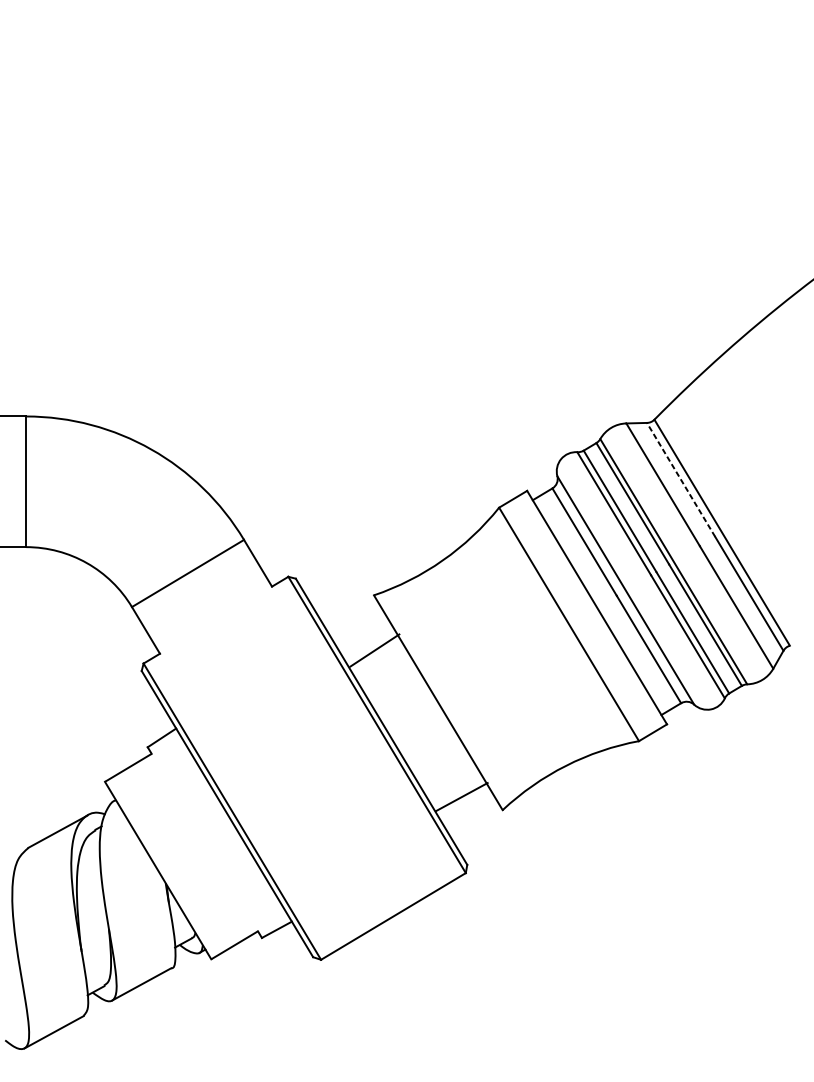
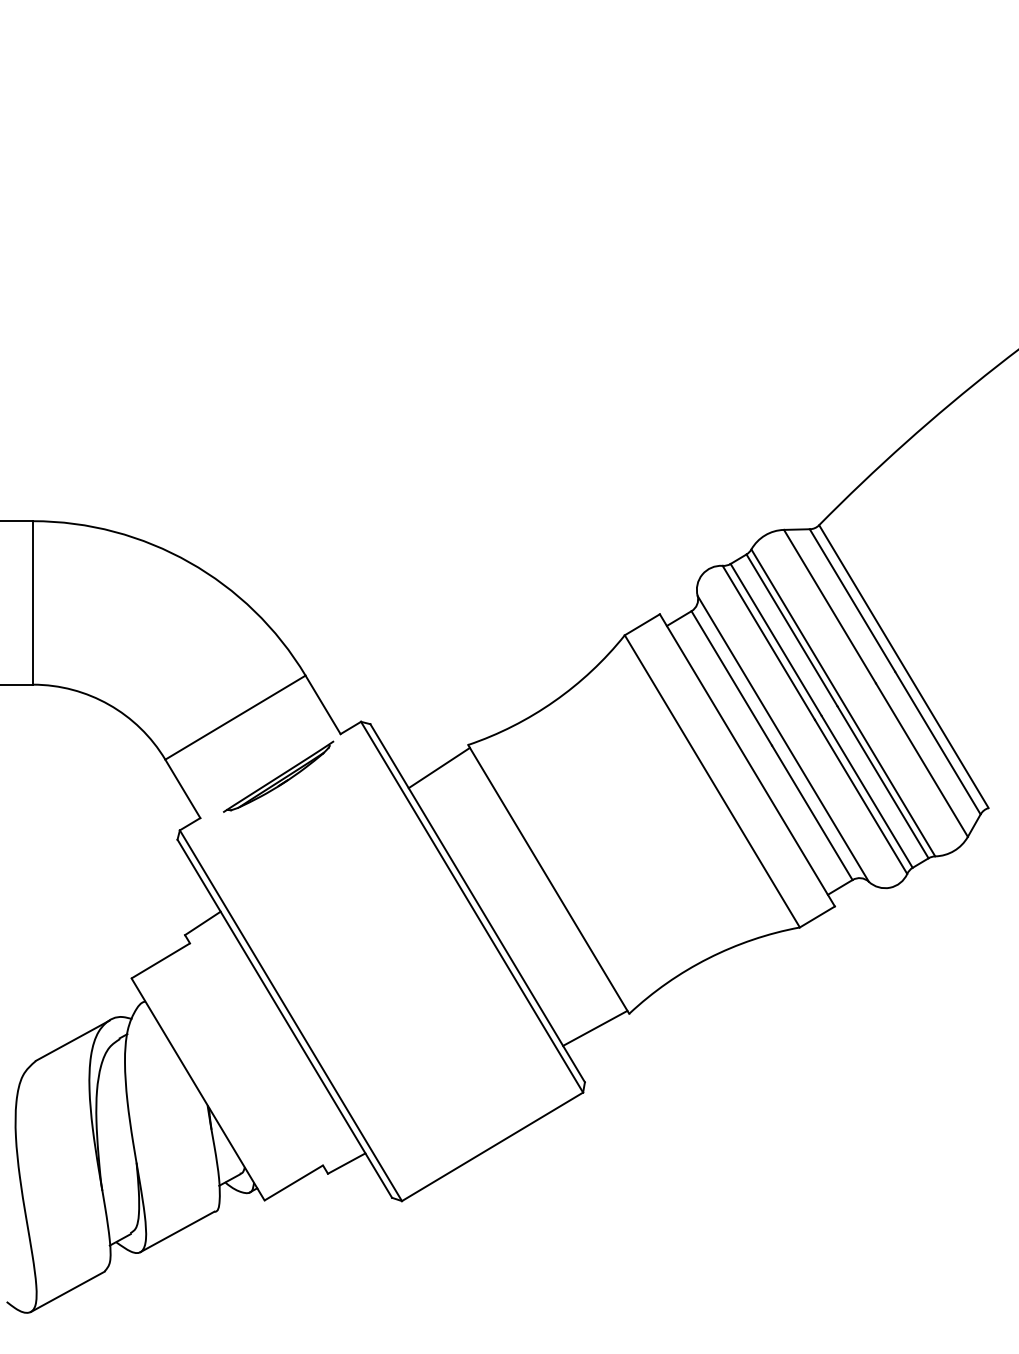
line: (681, 479) -> (852, 600), dashed -> solid
part: (222, 620) -> (278, 776), added
line: (374, 650) -> (438, 767), moved
line: (462, 796) -> (595, 1027), moved

